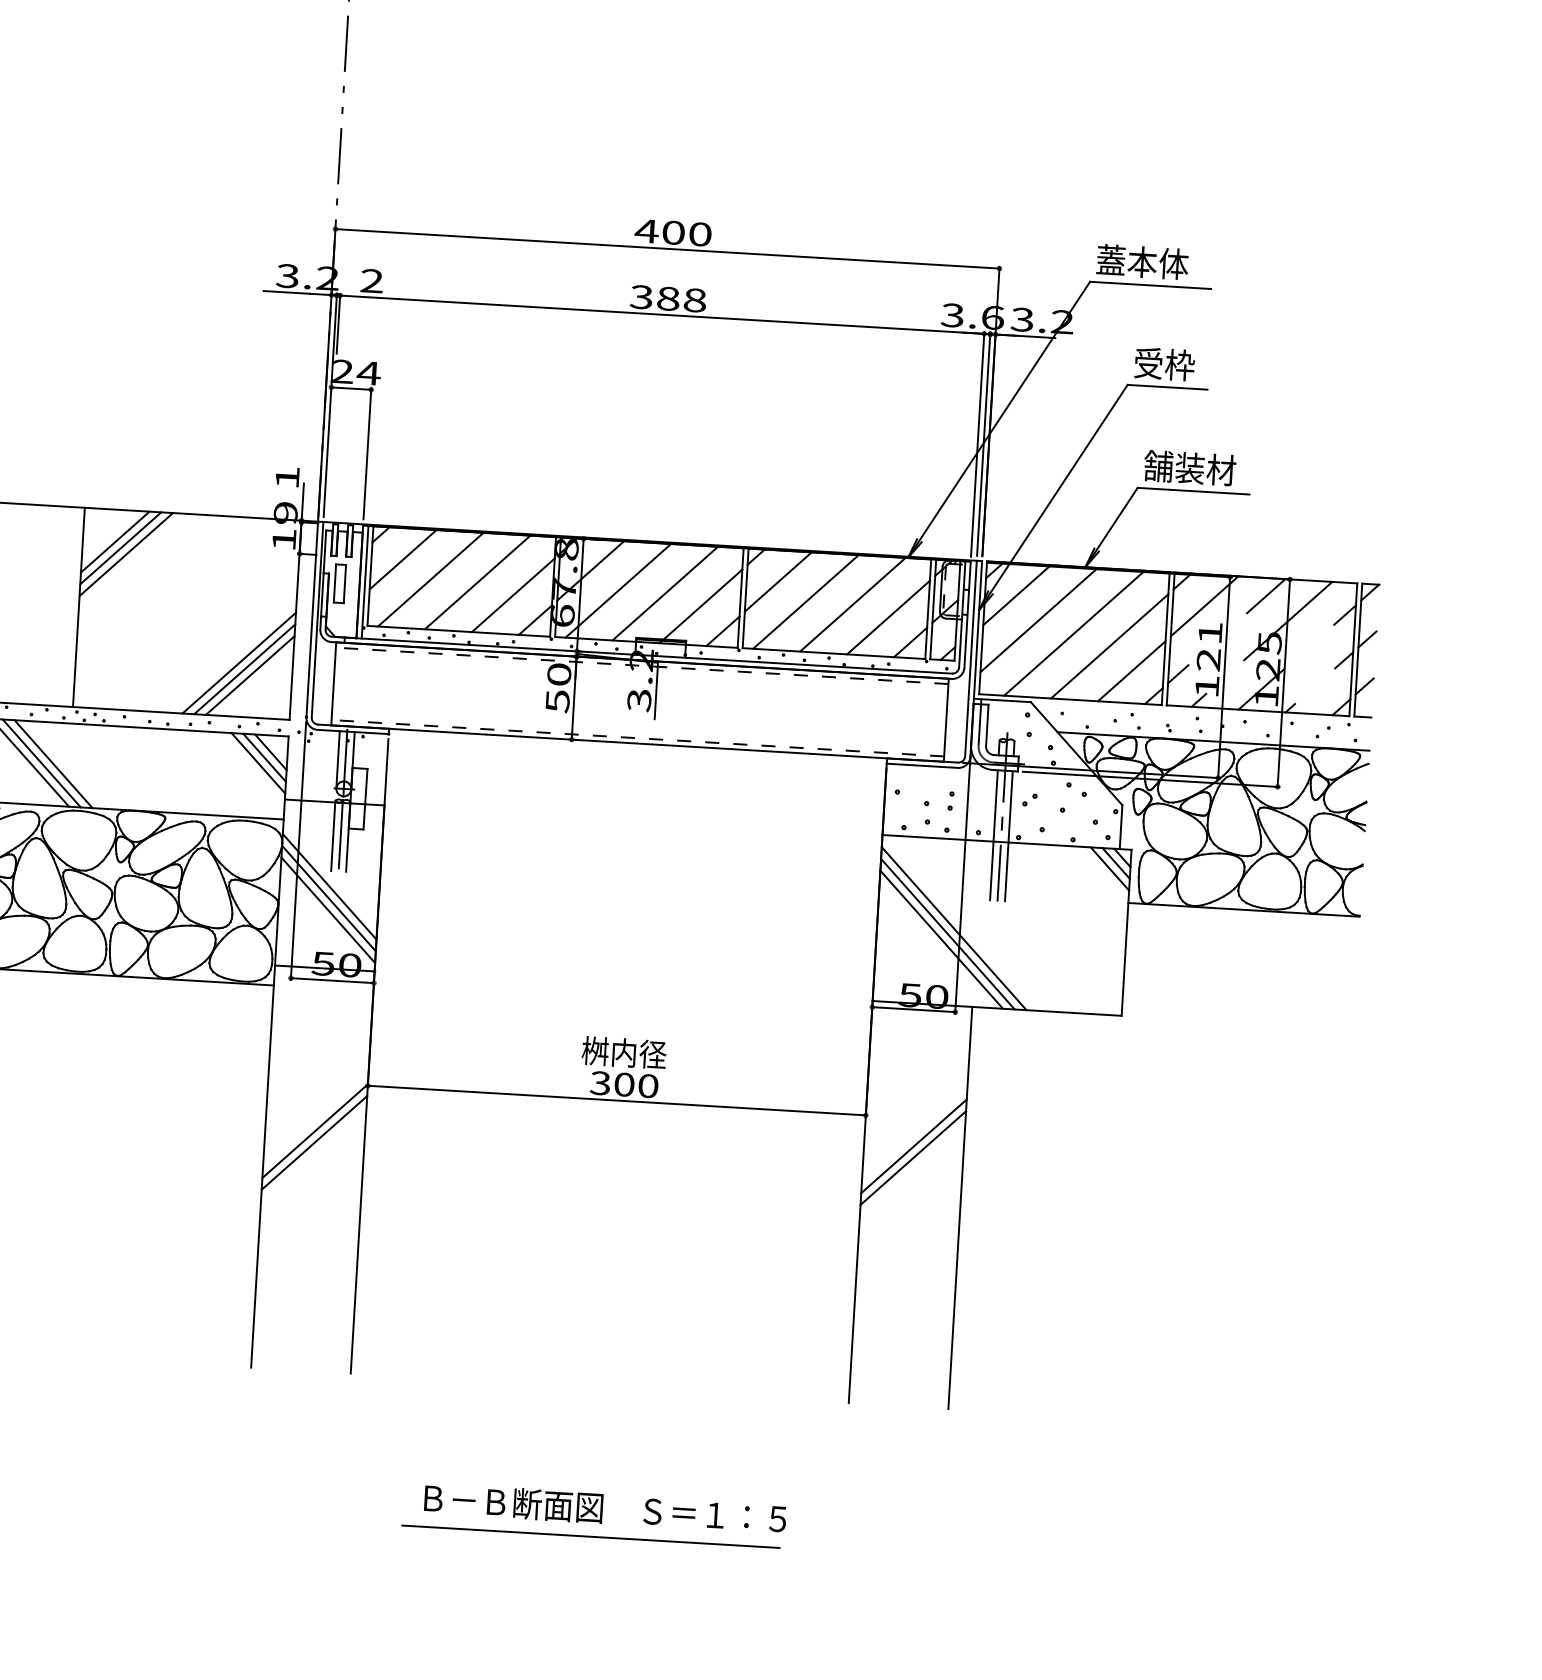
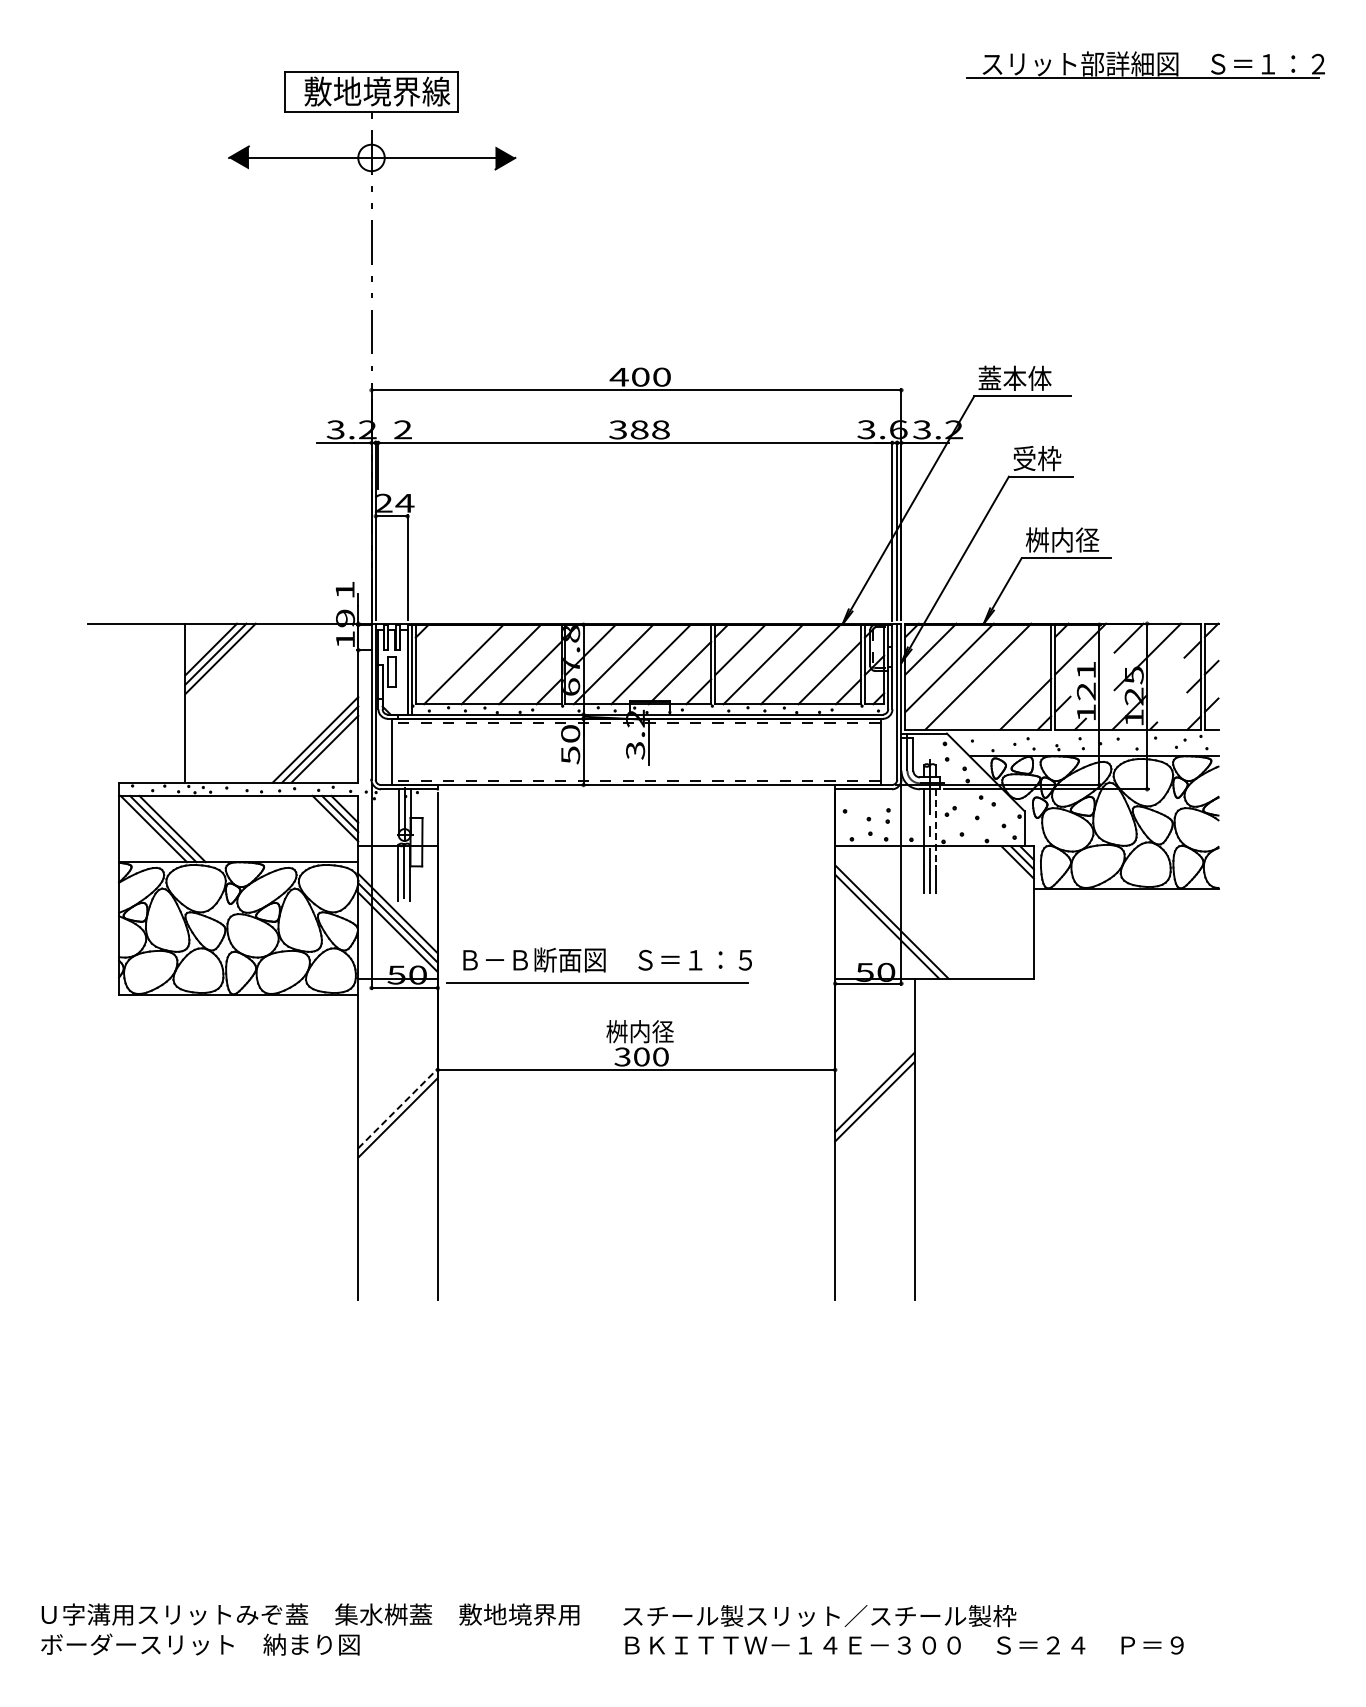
text: (1190, 467) -> (1062, 539), 舗装材 -> 桝内径
line: (402, 559) -> (440, 649), removed
line: (1109, 646) -> (1006, 685), removed
line: (1009, 819) -> (935, 827), solid -> dashed
line: (954, 927) -> (896, 916), removed
line: (315, 1131) -> (398, 1108), solid -> dashed
part: (593, 1514) -> (598, 965), moved

